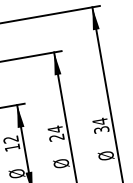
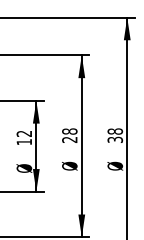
text: (100, 121) -> (115, 131), 34 -> 38
text: (55, 129) -> (69, 131), 24 -> 28

